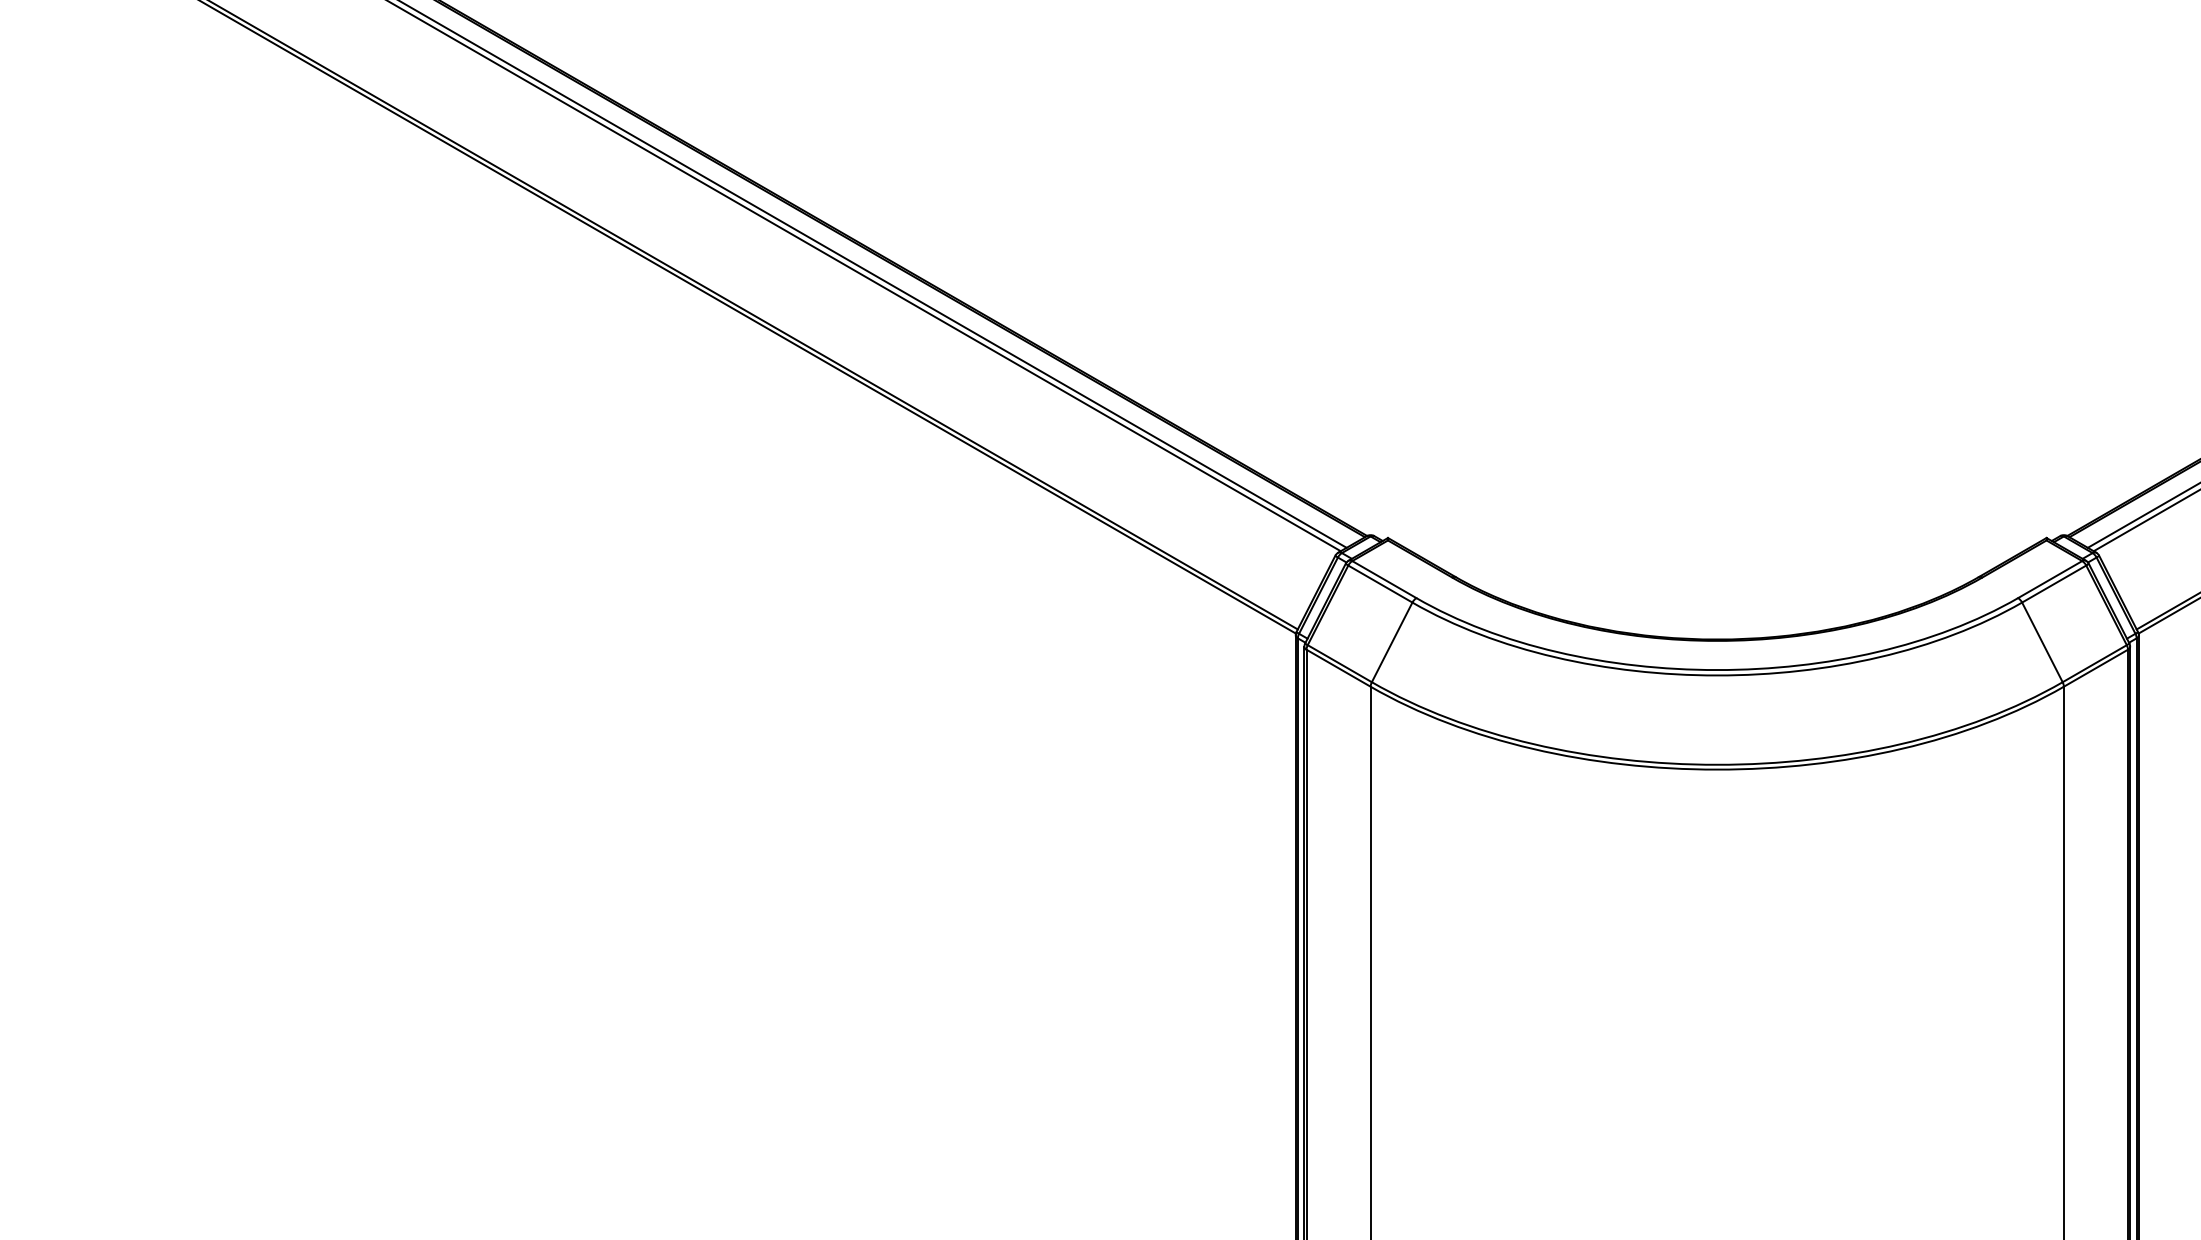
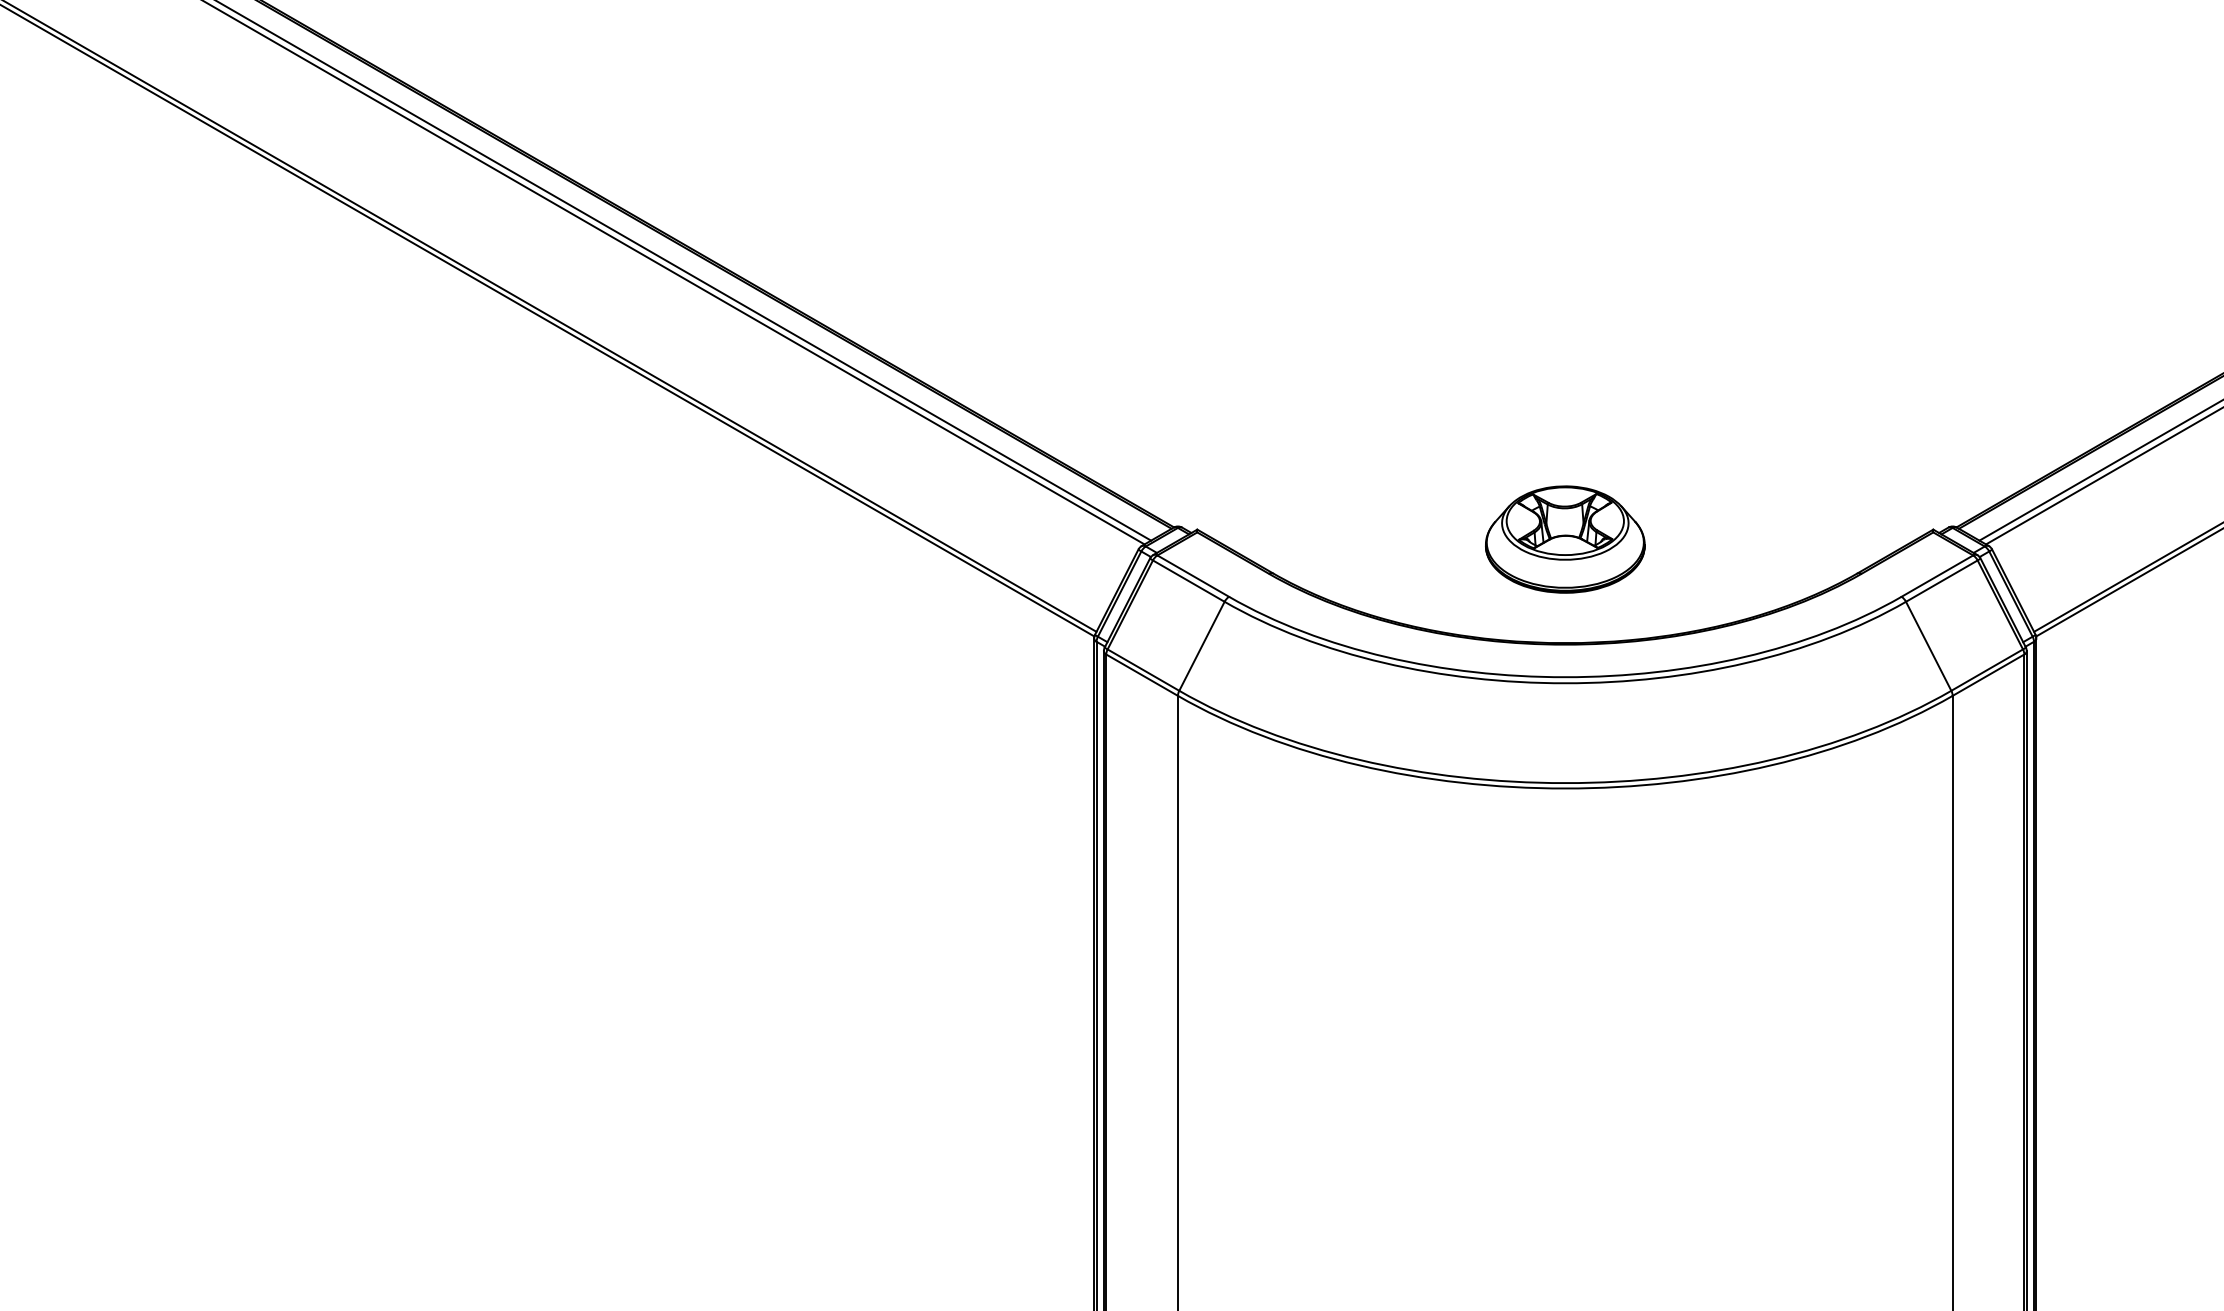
part: (1717, 546) -> (1565, 539), added

